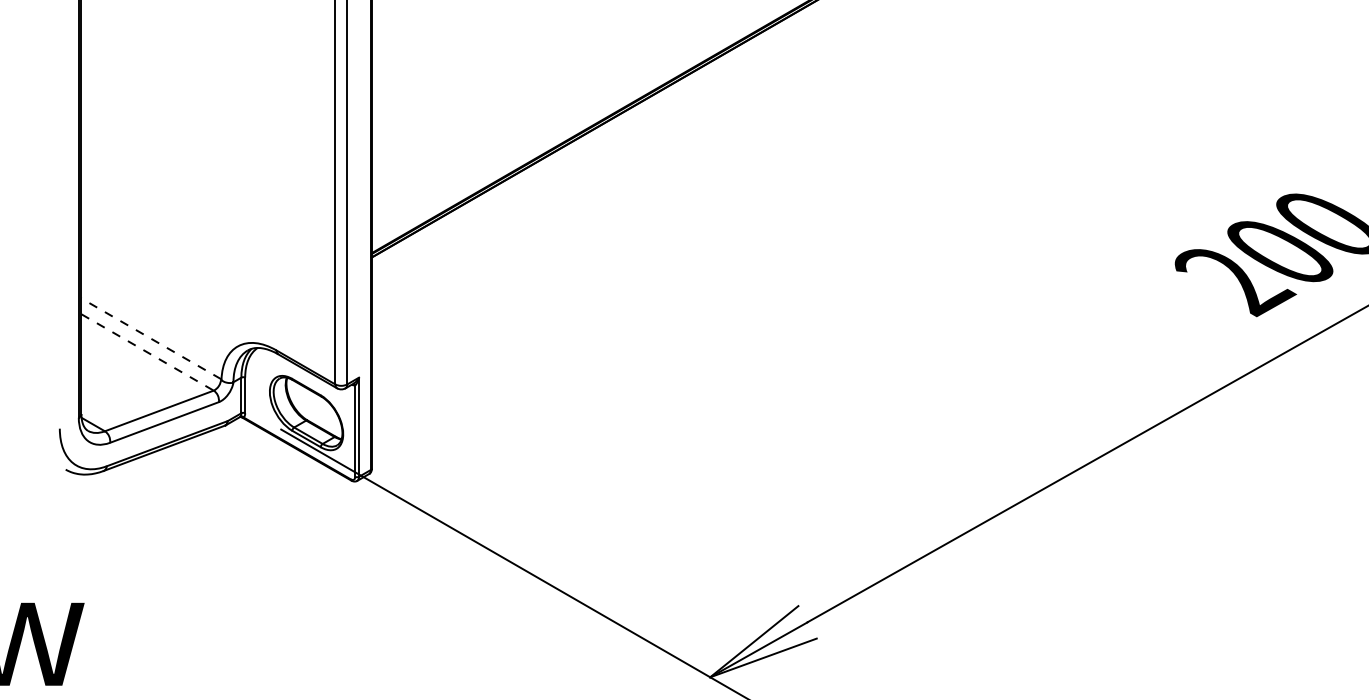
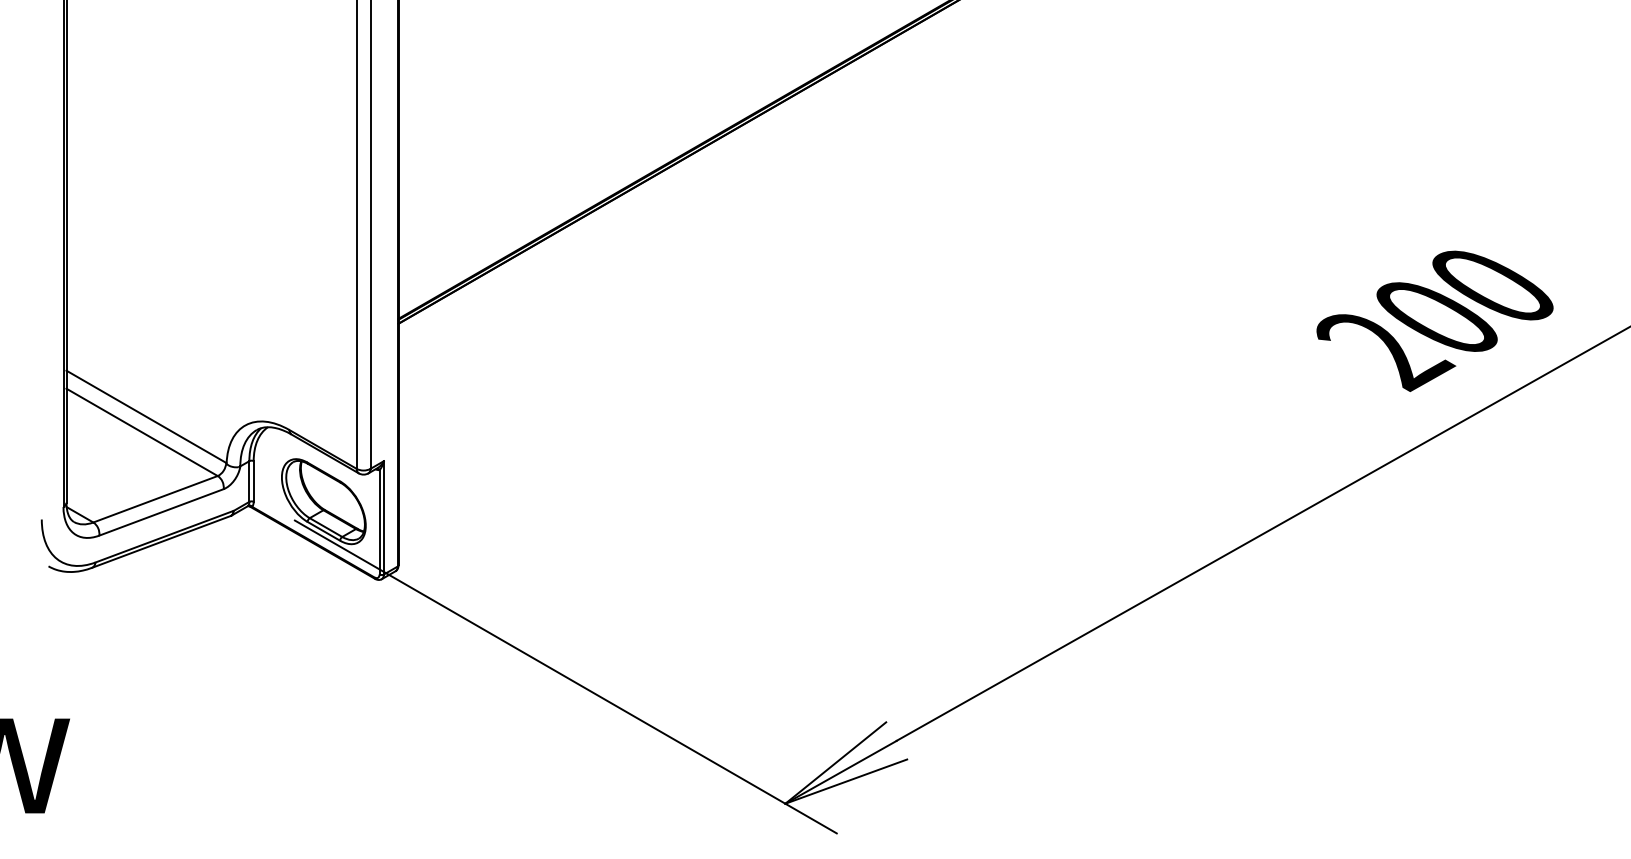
line: (150, 338) -> (145, 416), dashed -> solid
line: (147, 352) -> (142, 432), dashed -> solid

